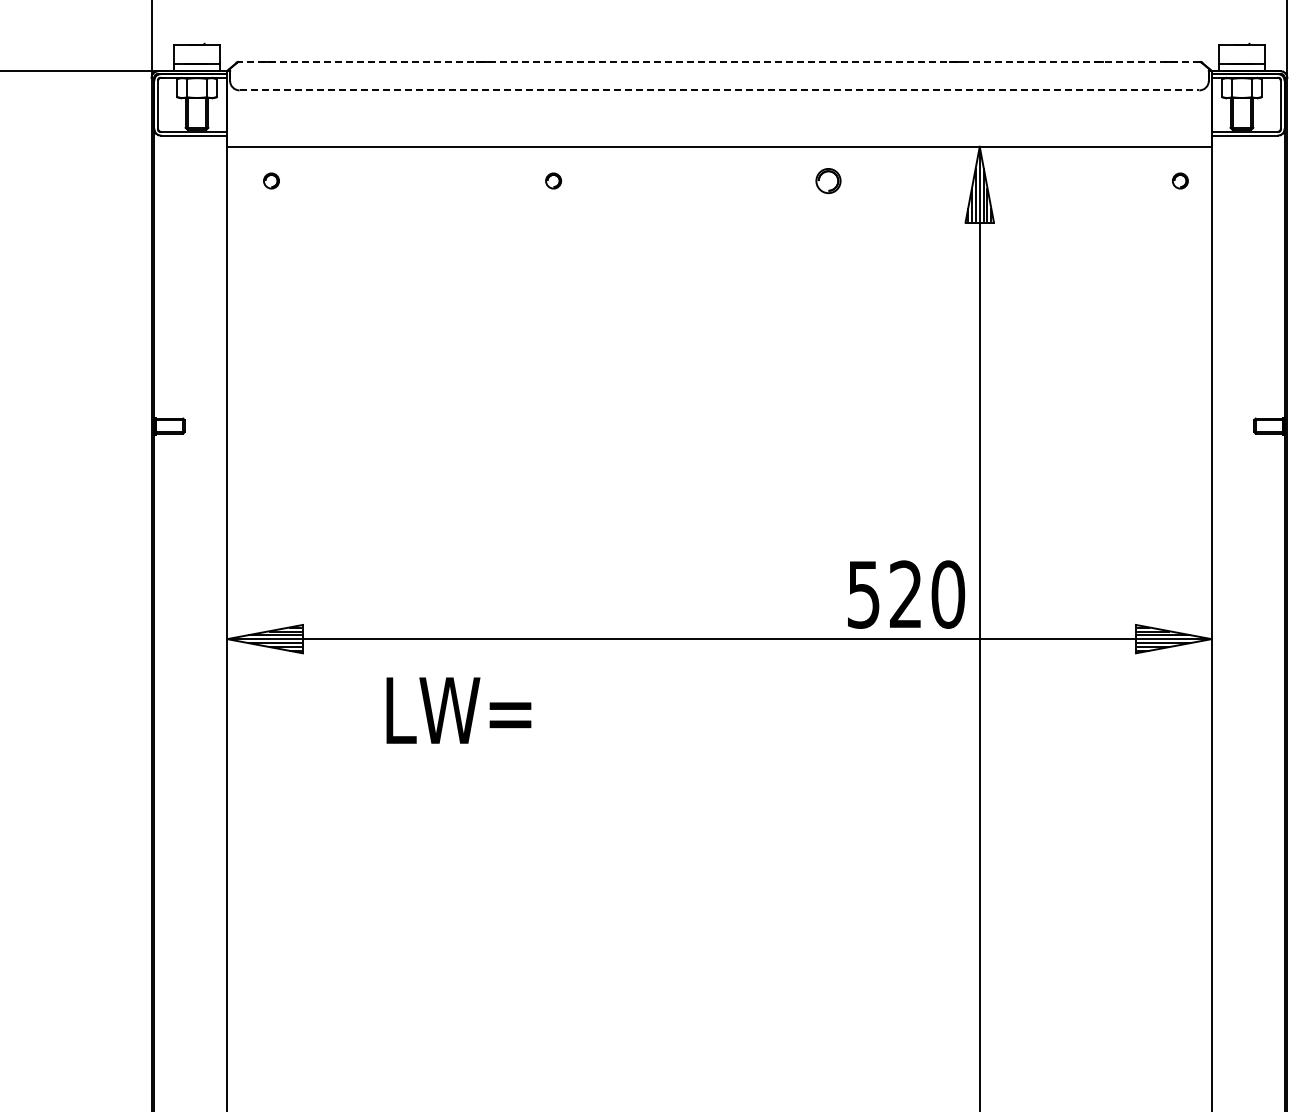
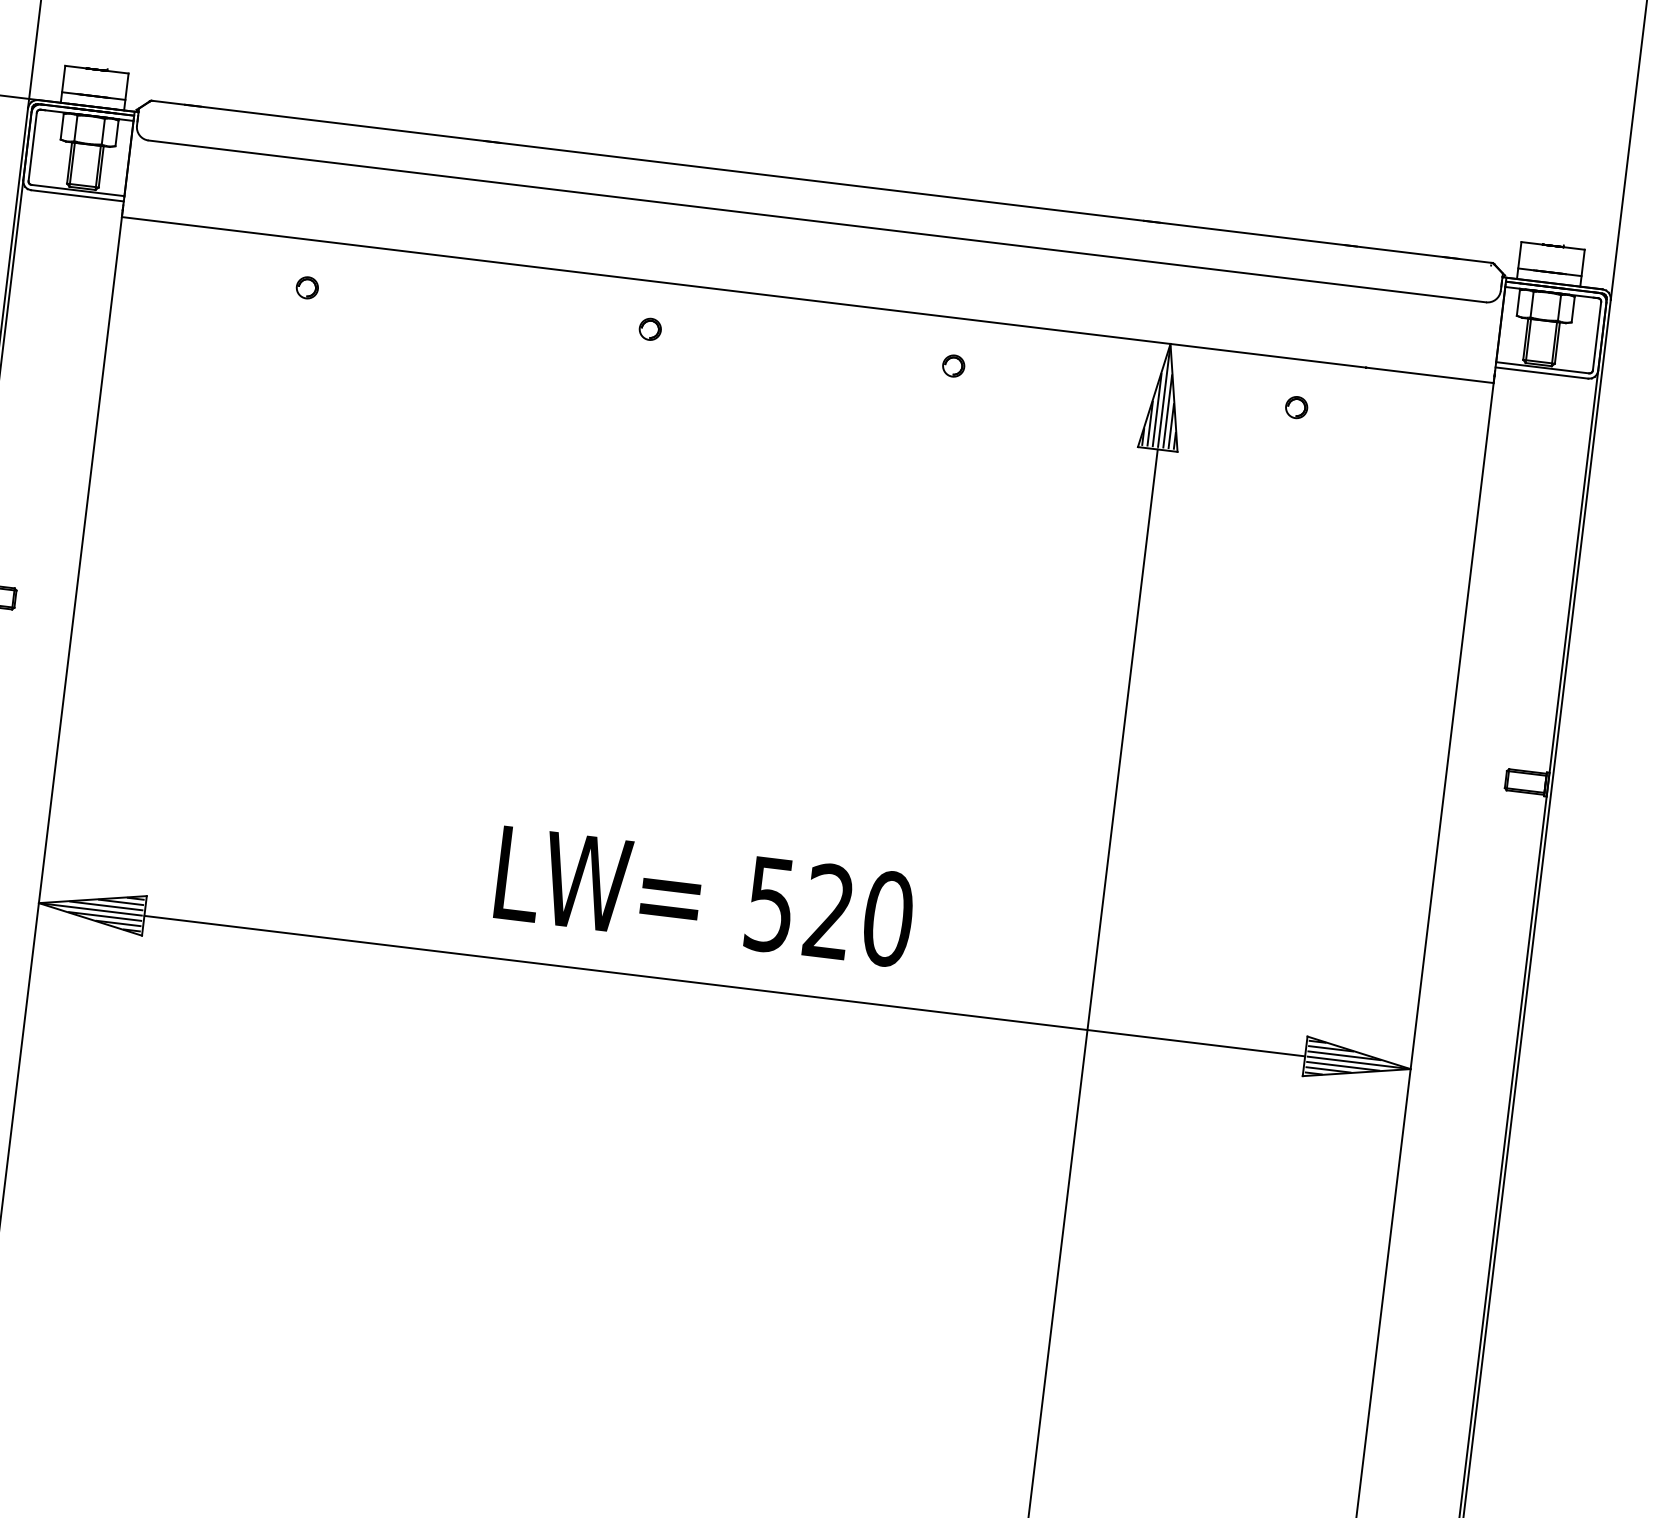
line: (718, 62) -> (820, 182), dashed -> solid
line: (719, 90) -> (817, 221), dashed -> solid
circle: (271, 180) -> (307, 287), moved
circle: (553, 180) -> (650, 328), moved
circle: (827, 180) -> (952, 365), size x0.62
circle: (1180, 180) -> (1296, 406), moved
text: (906, 594) -> (829, 911), moved
text: (458, 710) -> (598, 883), moved

